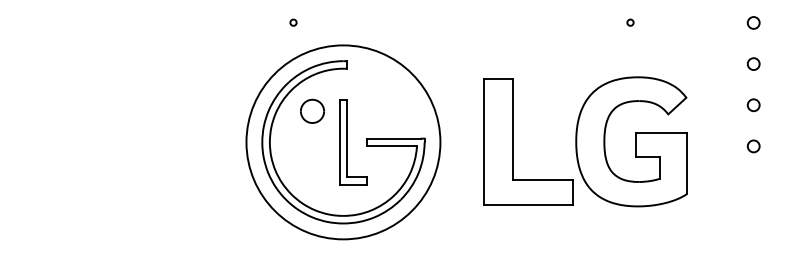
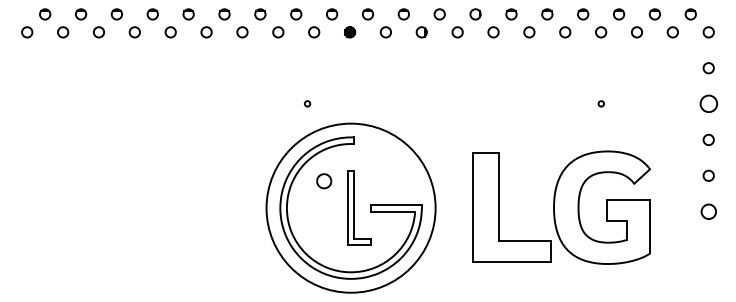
circle: (753, 23) -> (708, 104), size x1.6
part: (312, 111) -> (324, 181), size x0.7
circle: (753, 146) -> (708, 211), size x1.4

